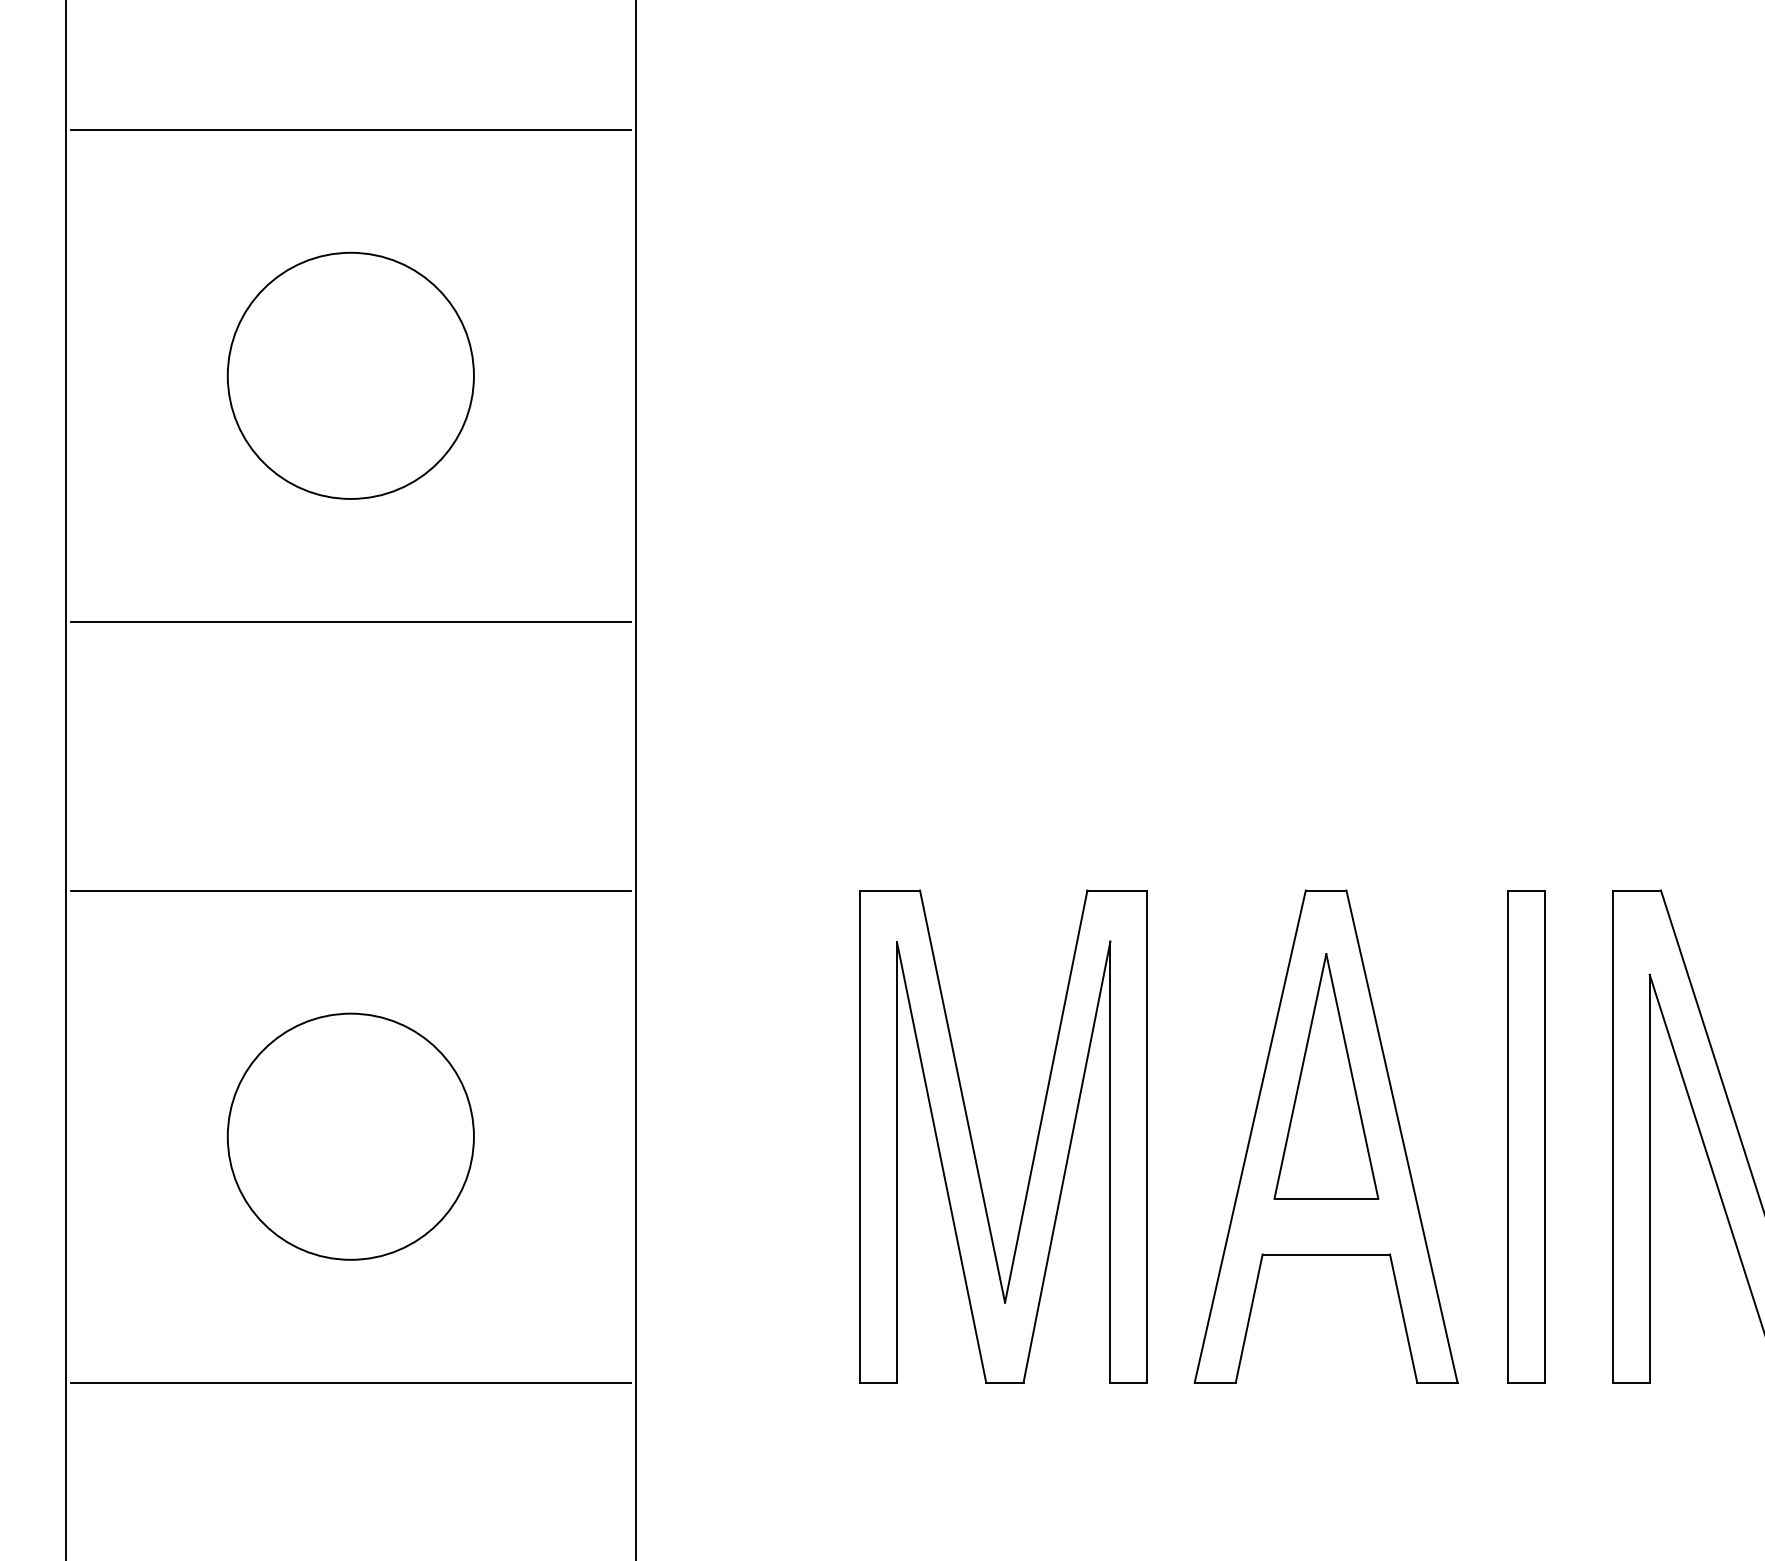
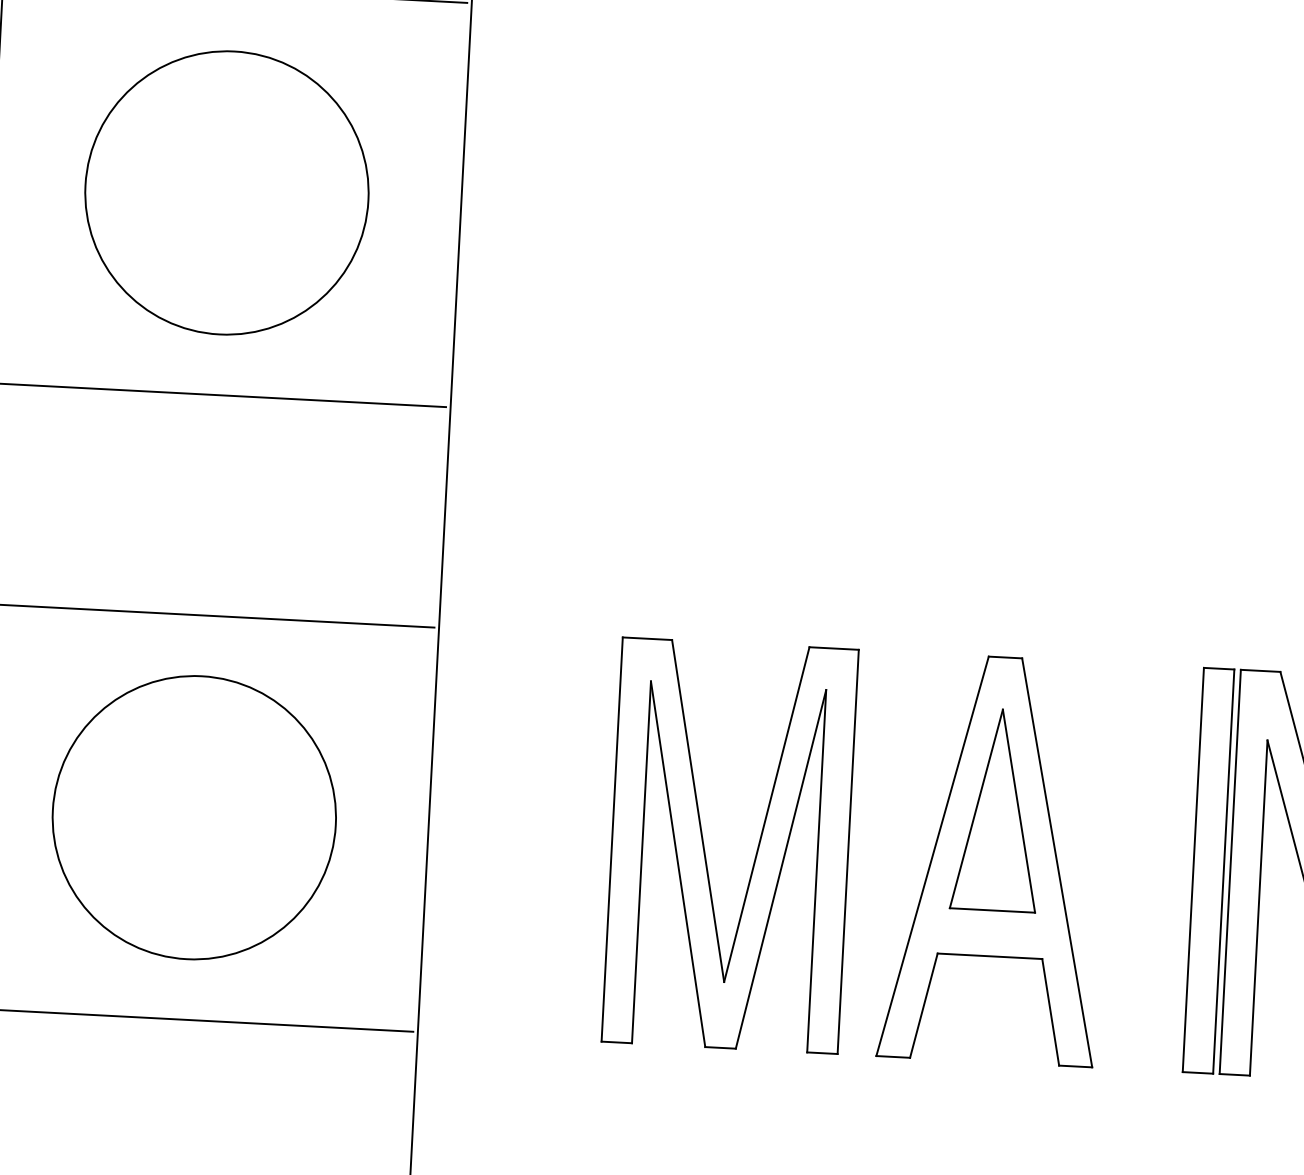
circle: (350, 375) -> (226, 192), size x1.4
circle: (350, 1136) -> (193, 817), size x1.4
part: (1526, 1136) -> (1208, 870), moved

